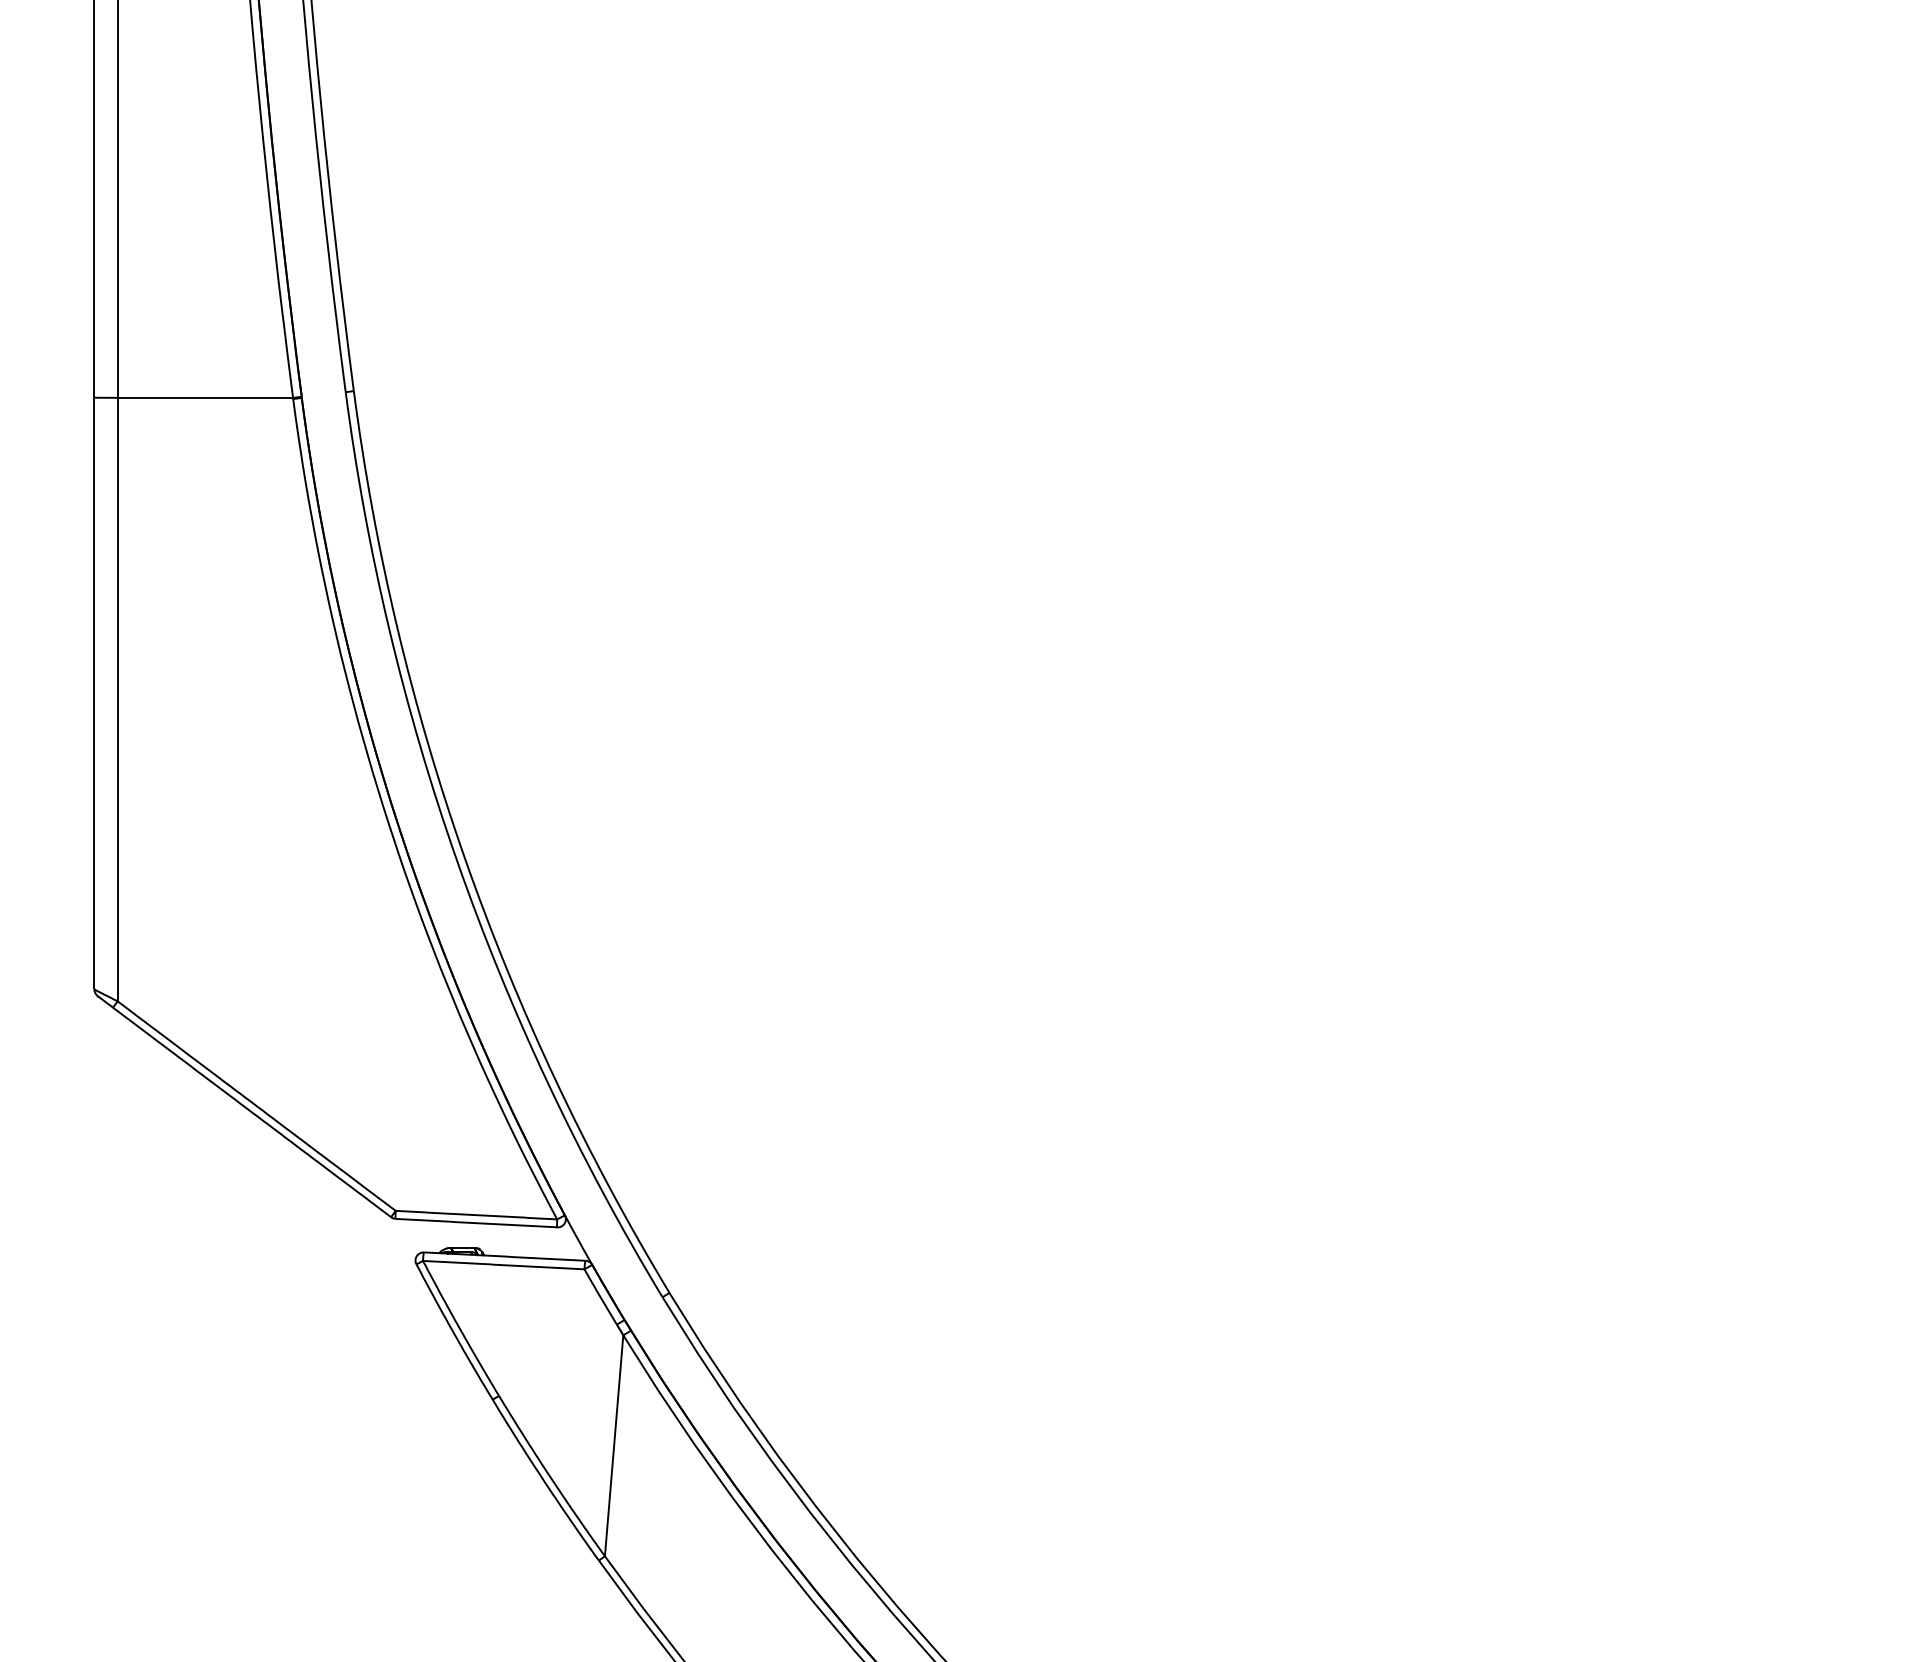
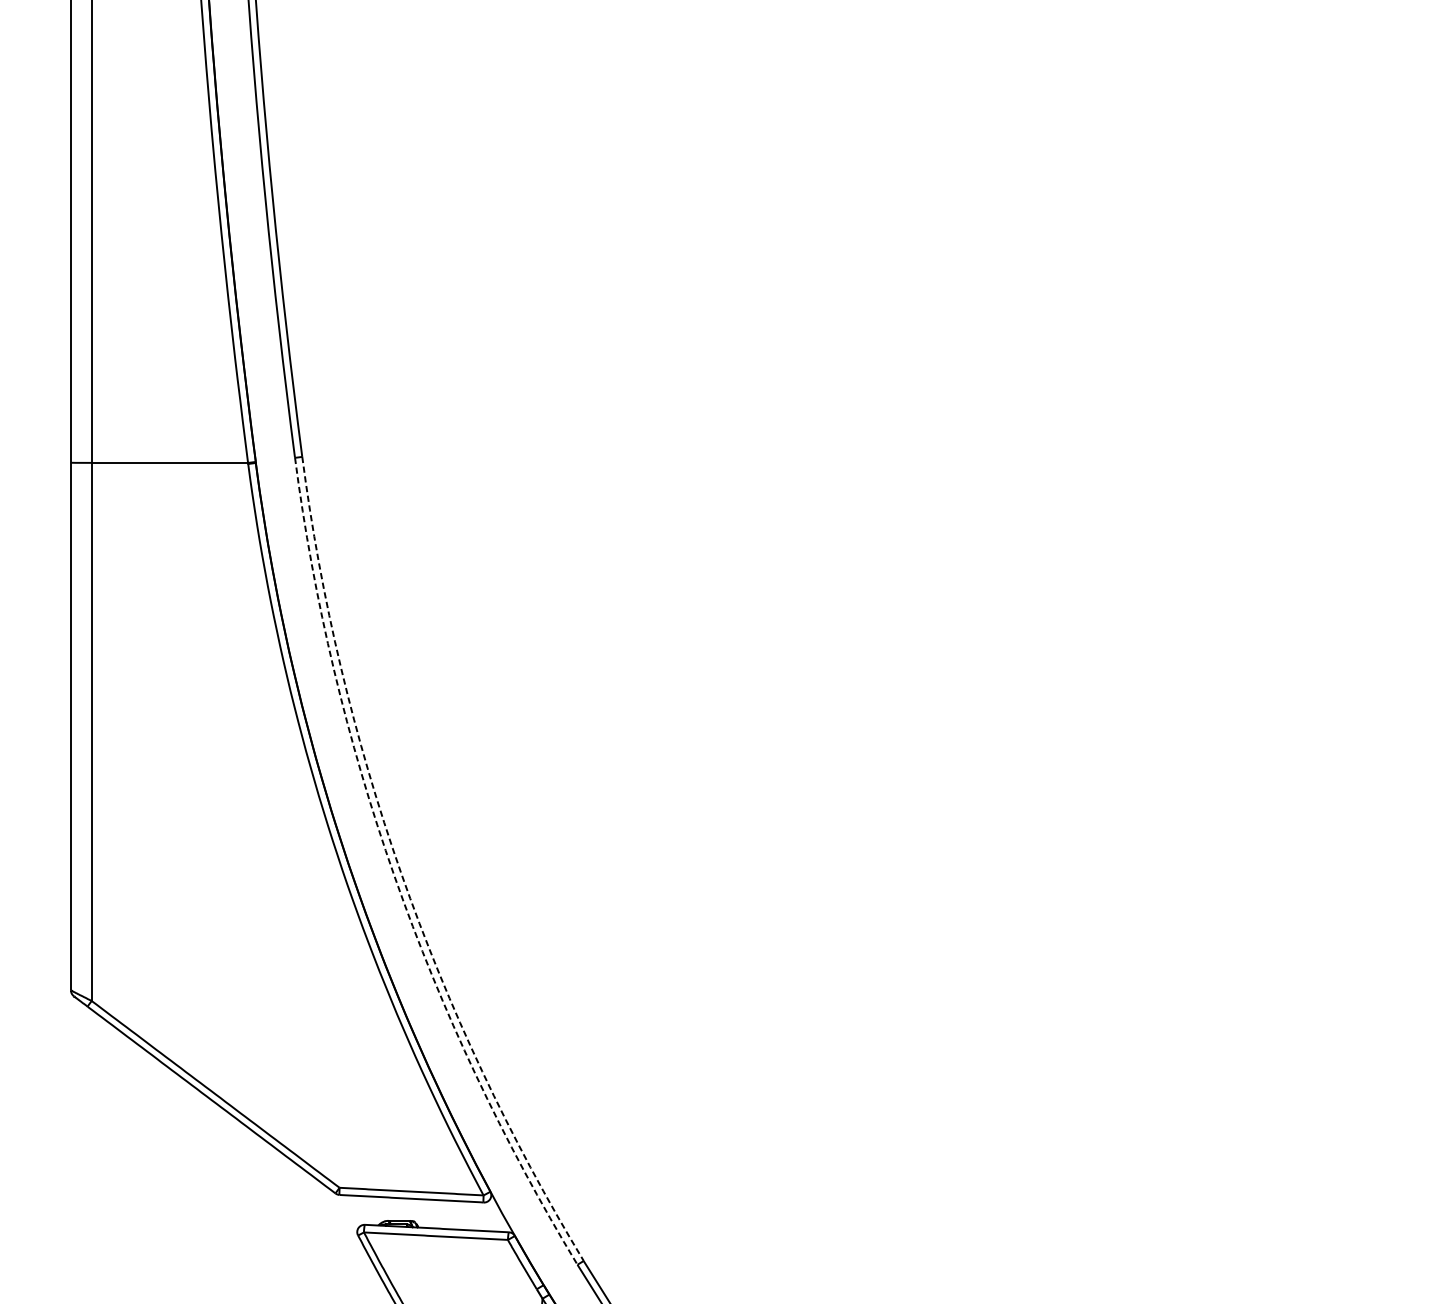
arc: (464, 858) -> (400, 873), solid -> dashed
arc: (457, 861) -> (394, 876), solid -> dashed

